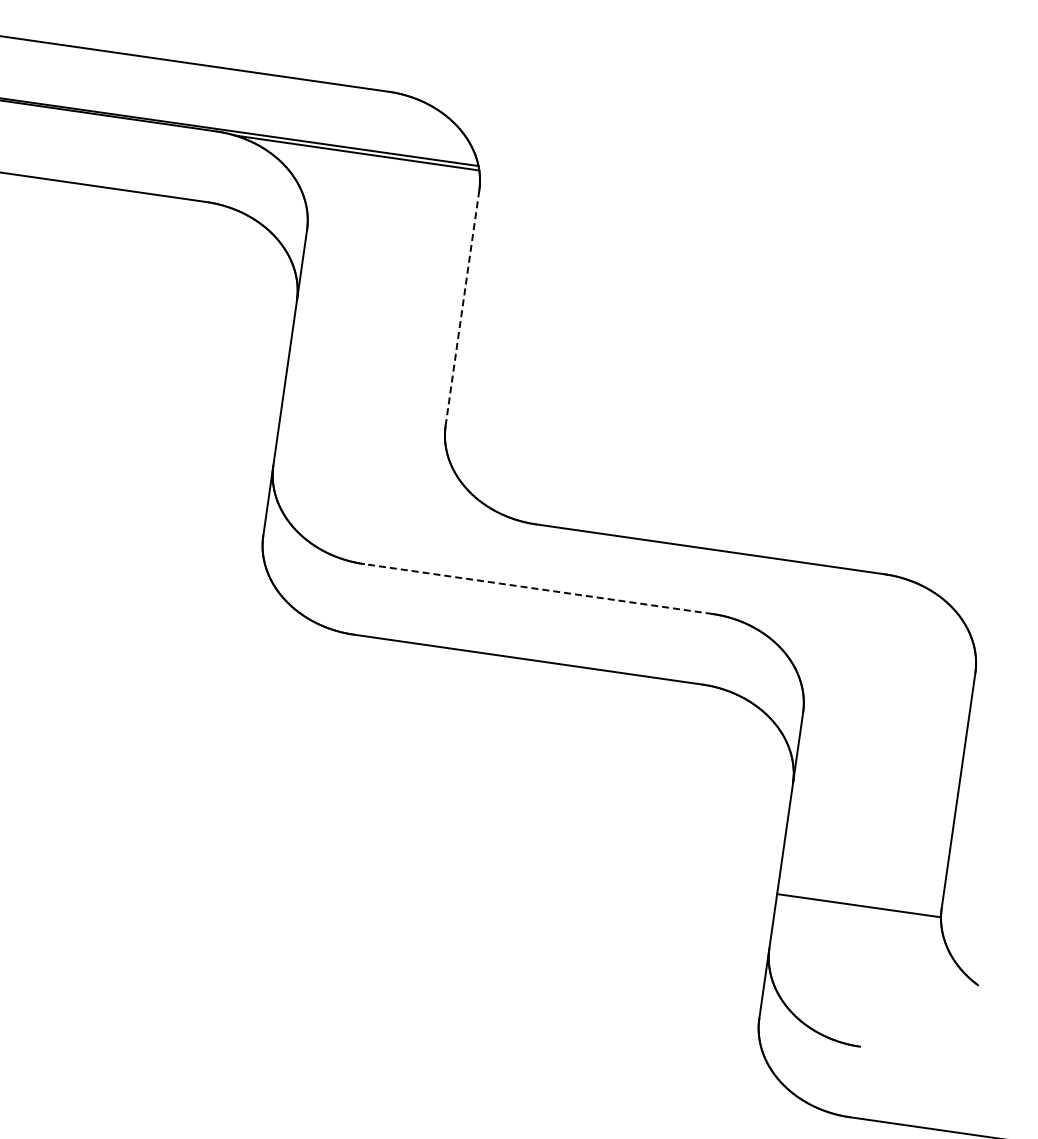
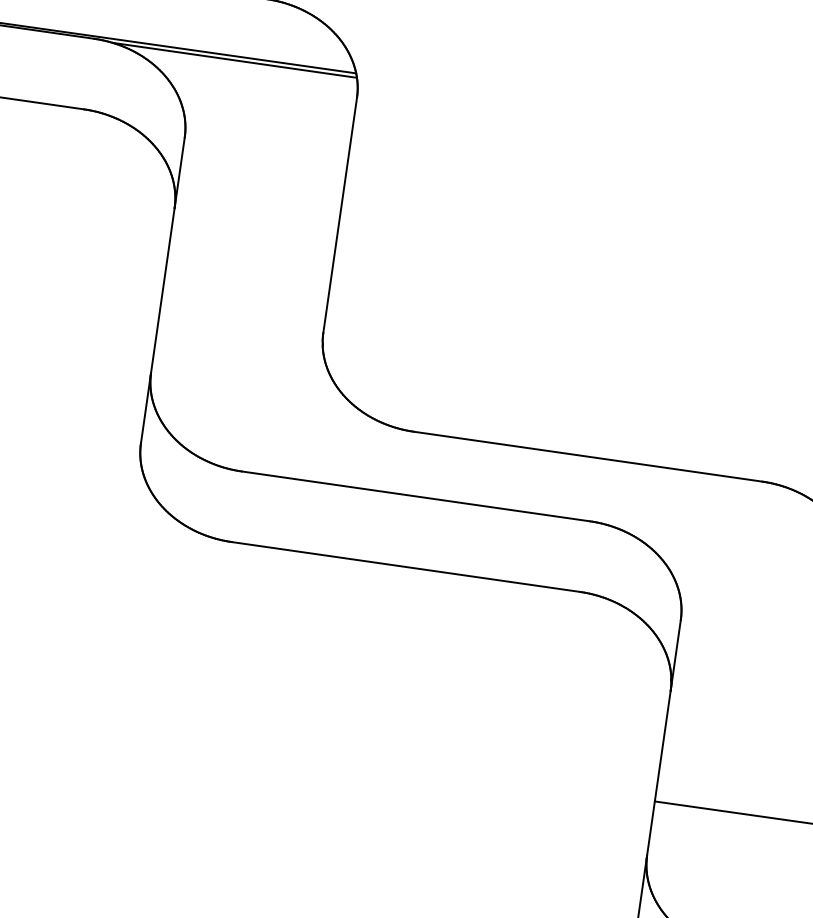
line: (462, 308) -> (340, 215), dashed -> solid
line: (537, 588) -> (415, 495), dashed -> solid

